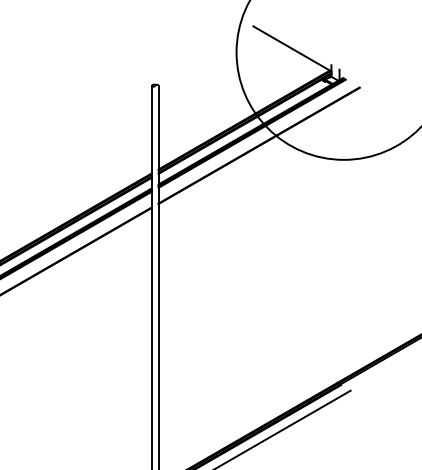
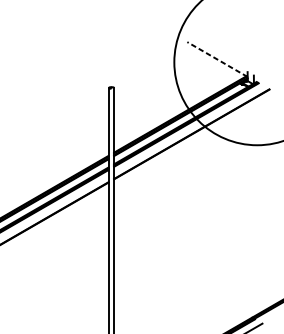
line: (291, 48) -> (216, 59), solid -> dashed

